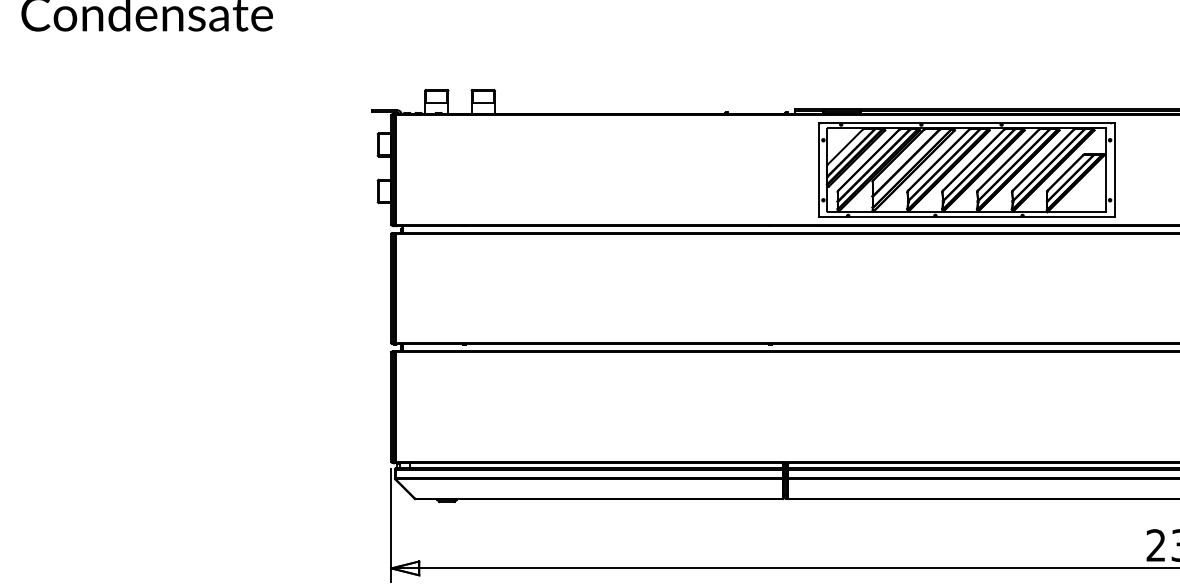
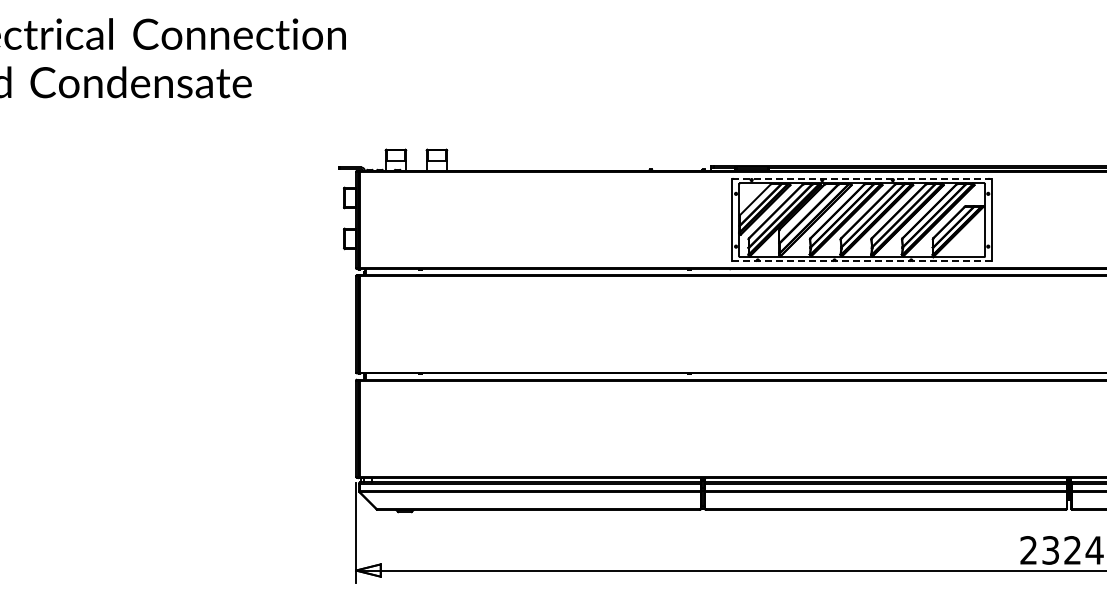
line: (967, 122) -> (862, 178), solid -> dashed
line: (965, 217) -> (861, 261), solid -> dashed

